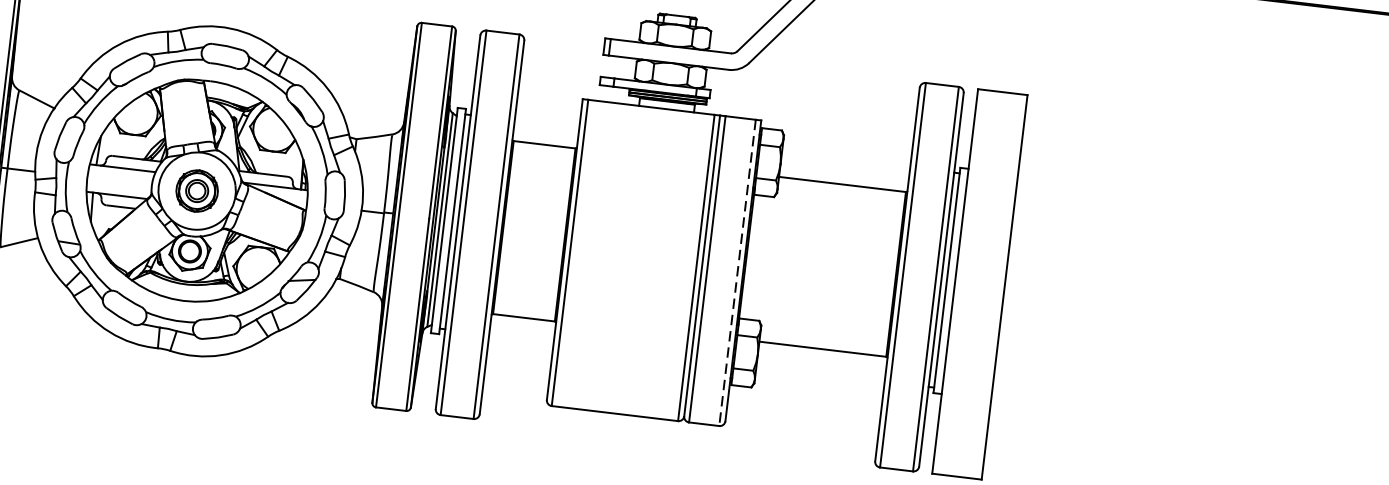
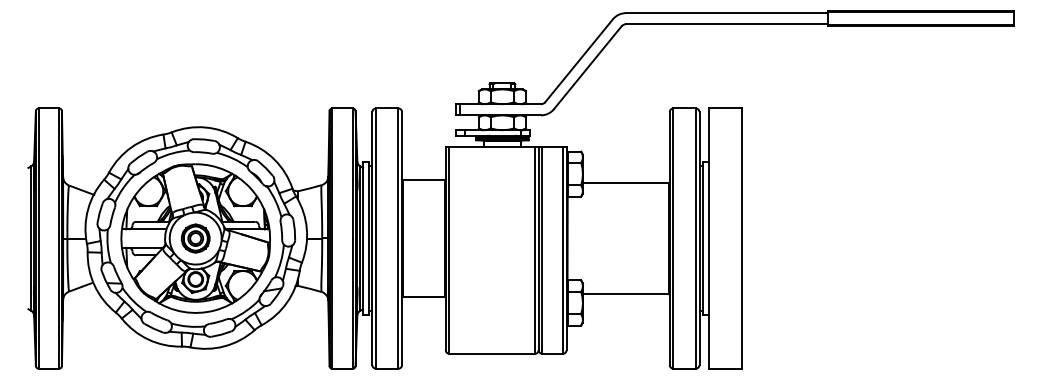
line: (736, 273) -> (562, 250), dashed -> solid

